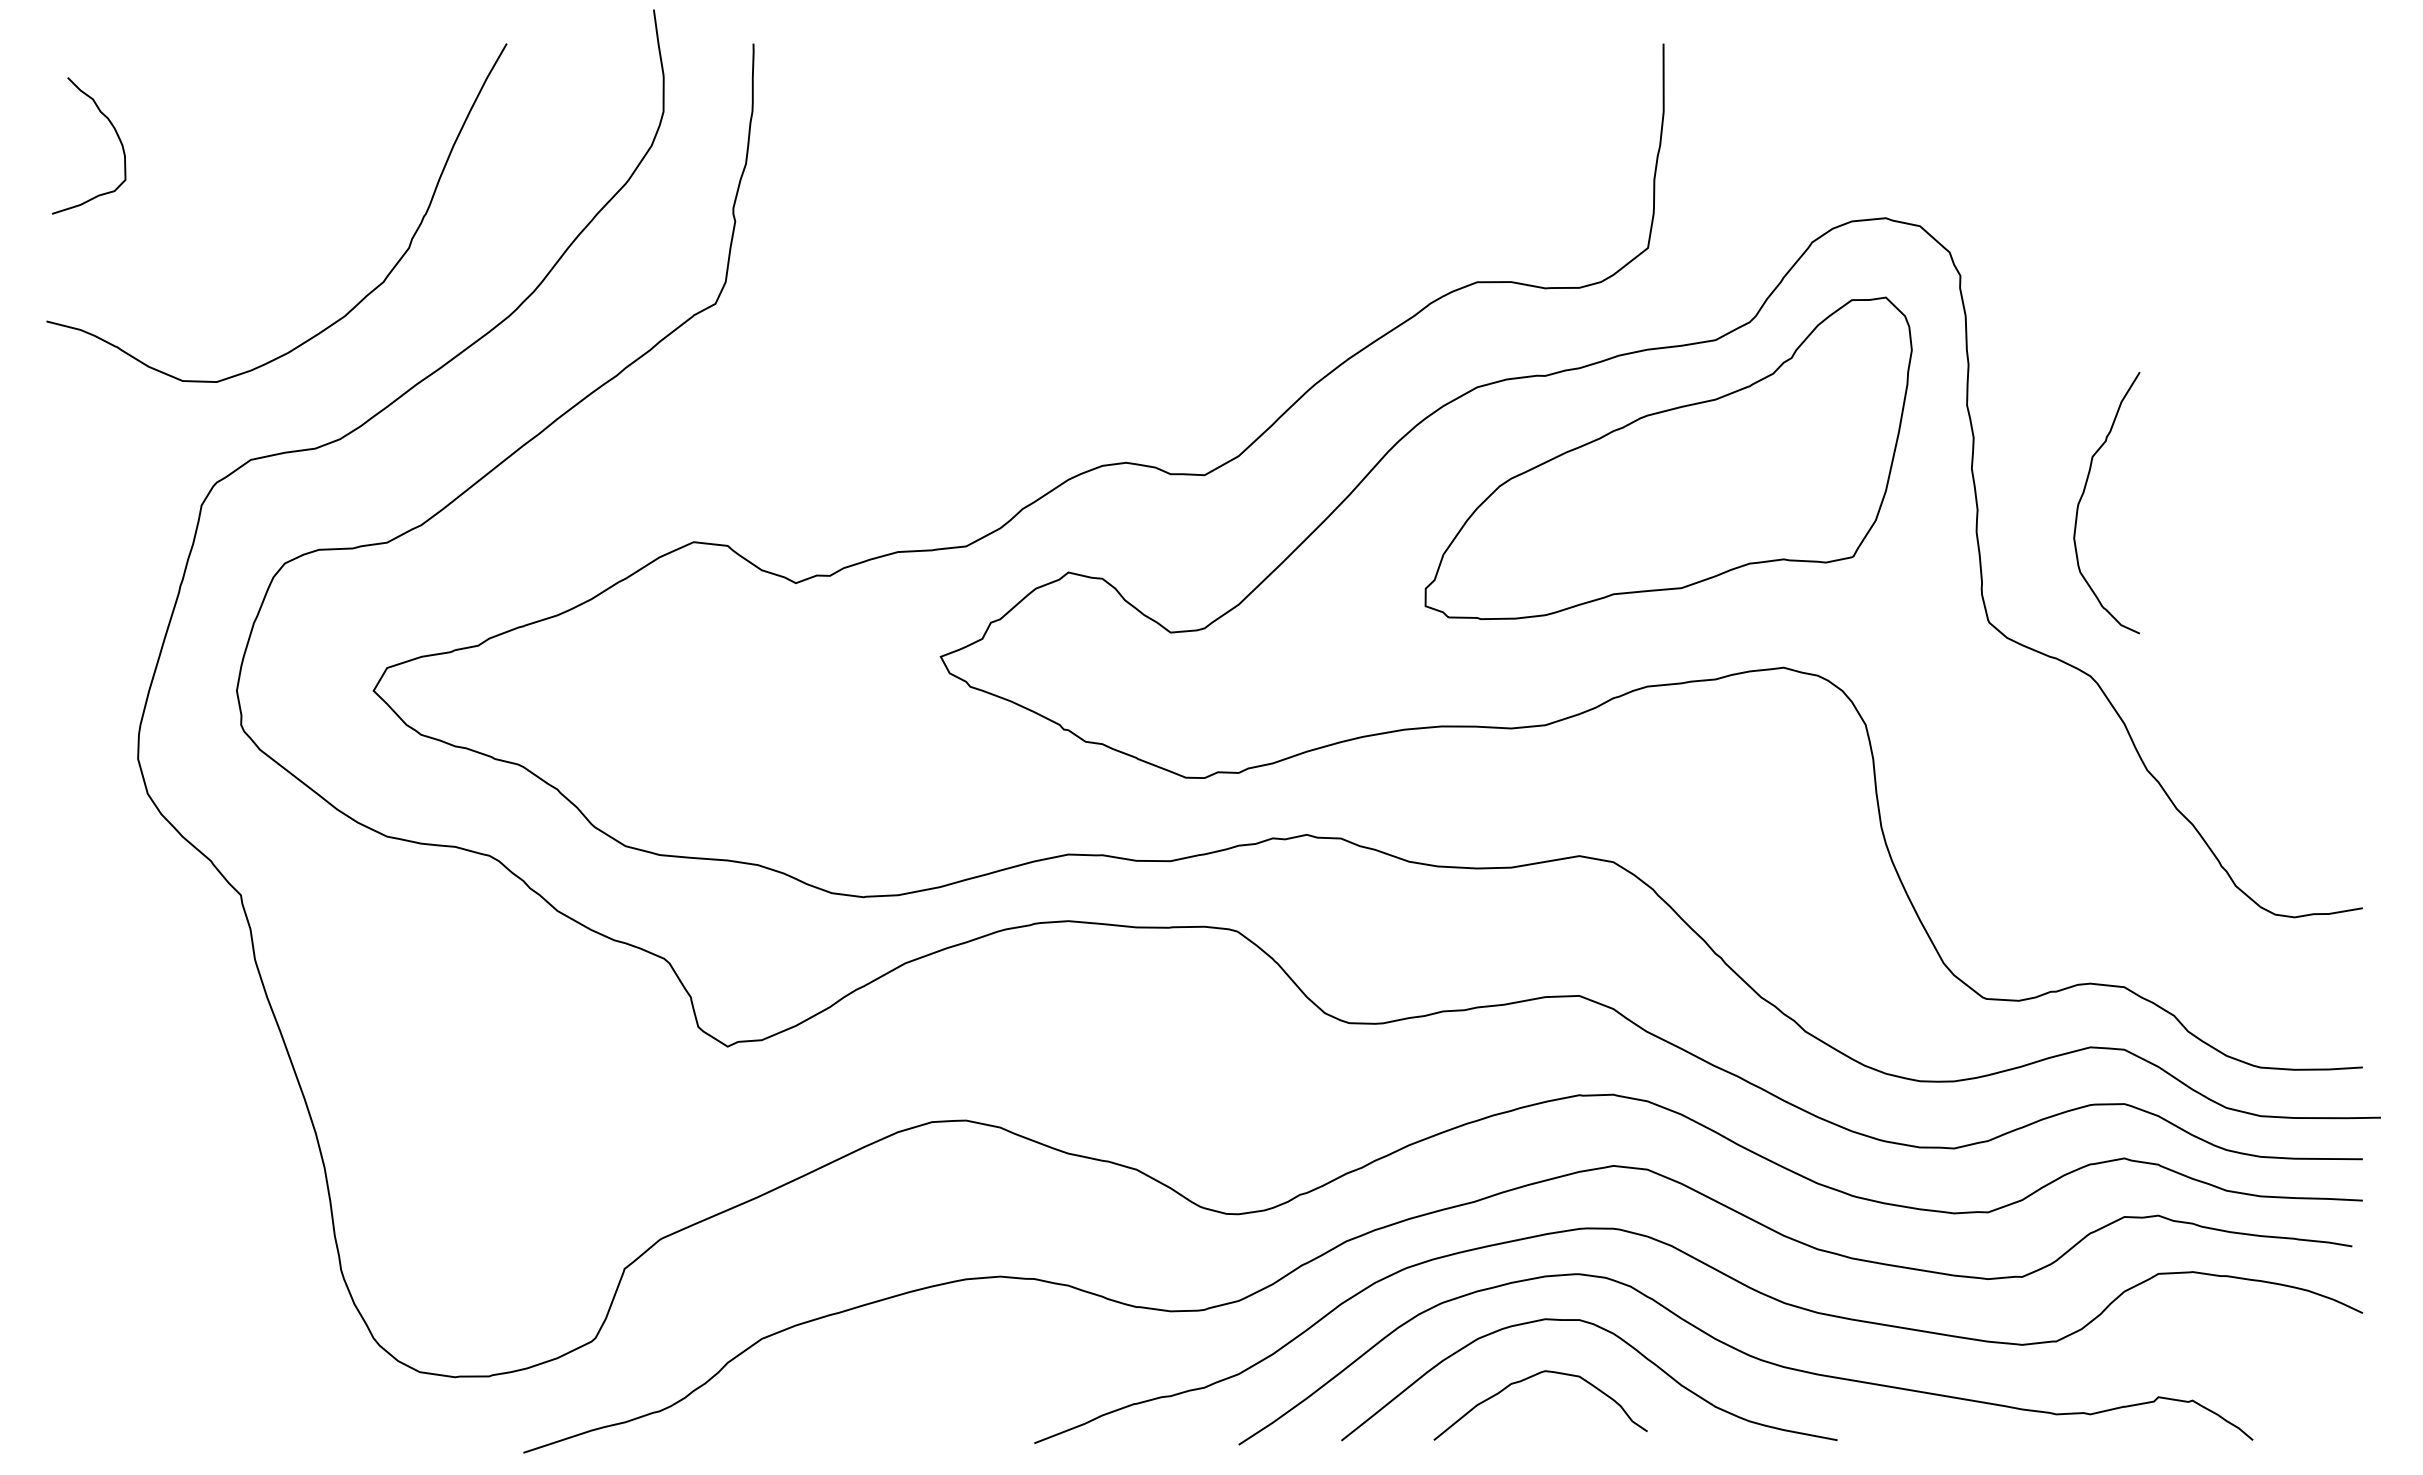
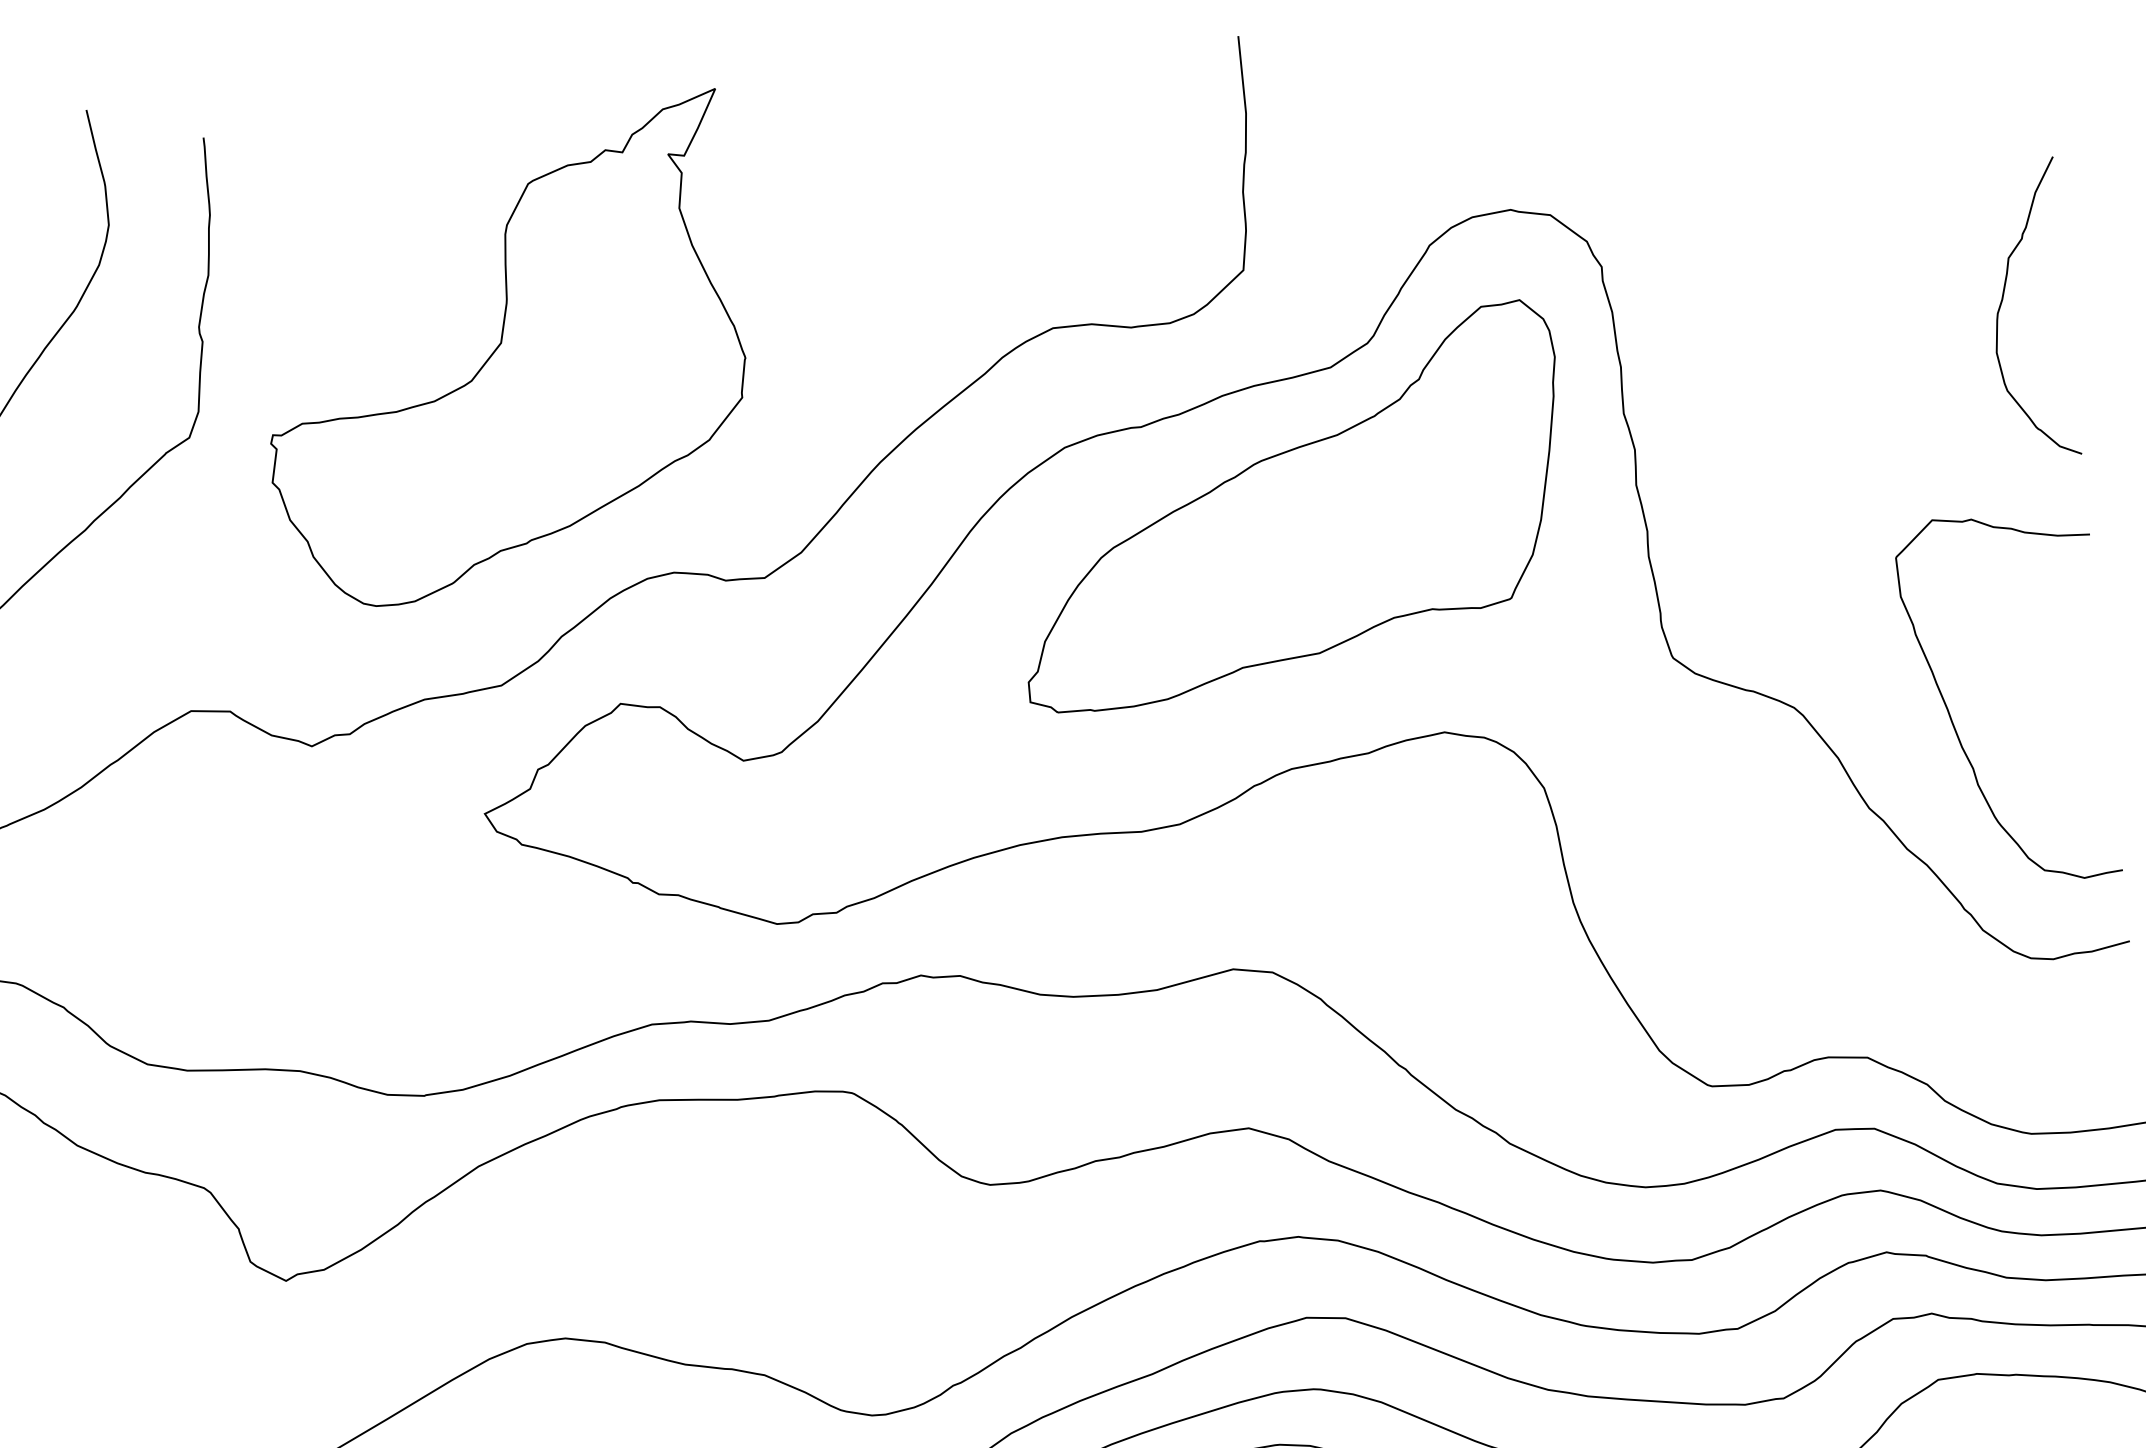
part: (995, 255) -> (502, 351), added
curve: (2084, 493) -> (2003, 300), moved
curve: (2228, 703) -> (1954, 723), added

